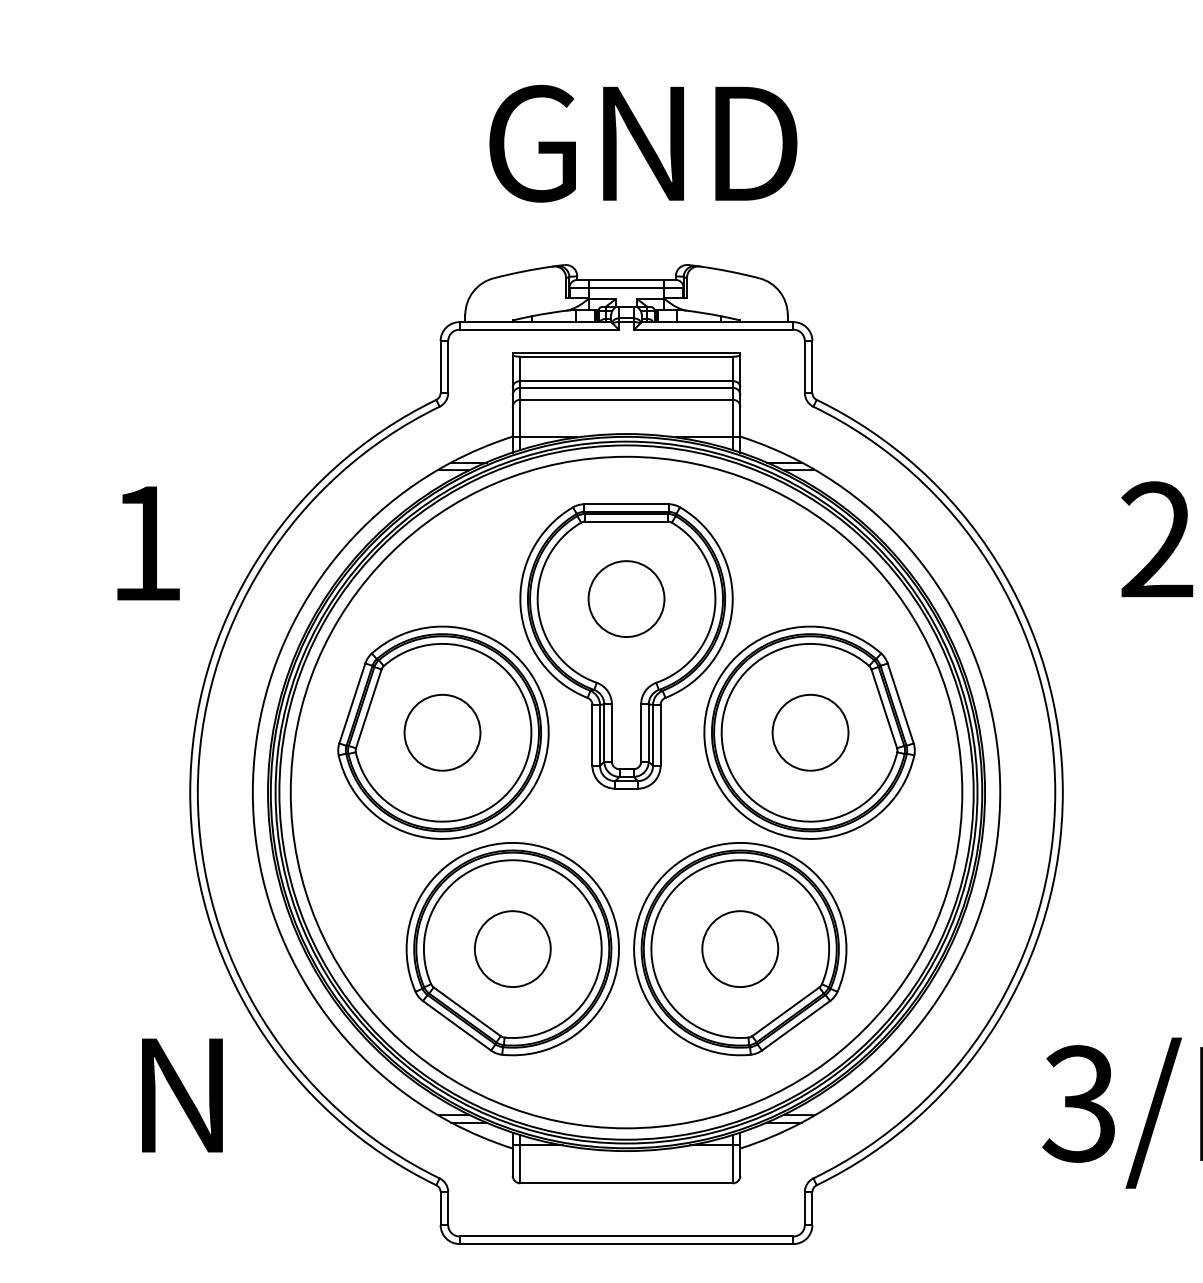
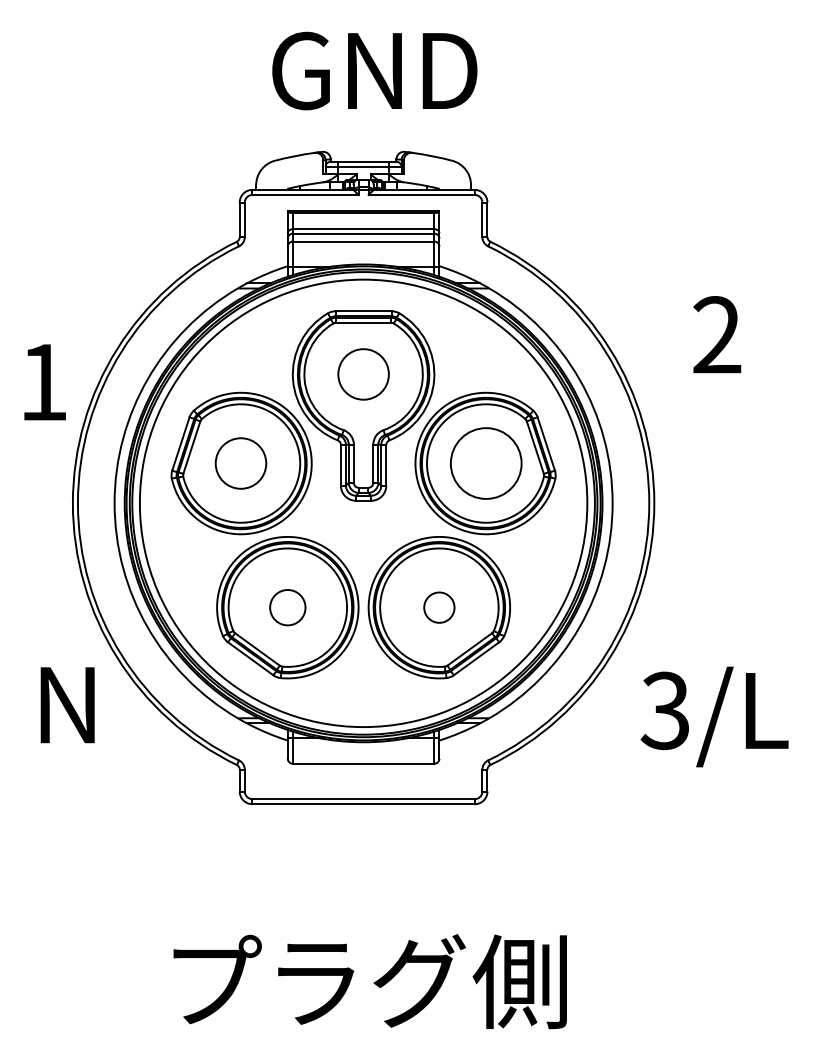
text: (147, 543) -> (44, 382), moved
circle: (809, 732) -> (485, 463), size x1.4
circle: (512, 948) -> (287, 607), size x0.7
circle: (740, 948) -> (439, 607), size x0.6

